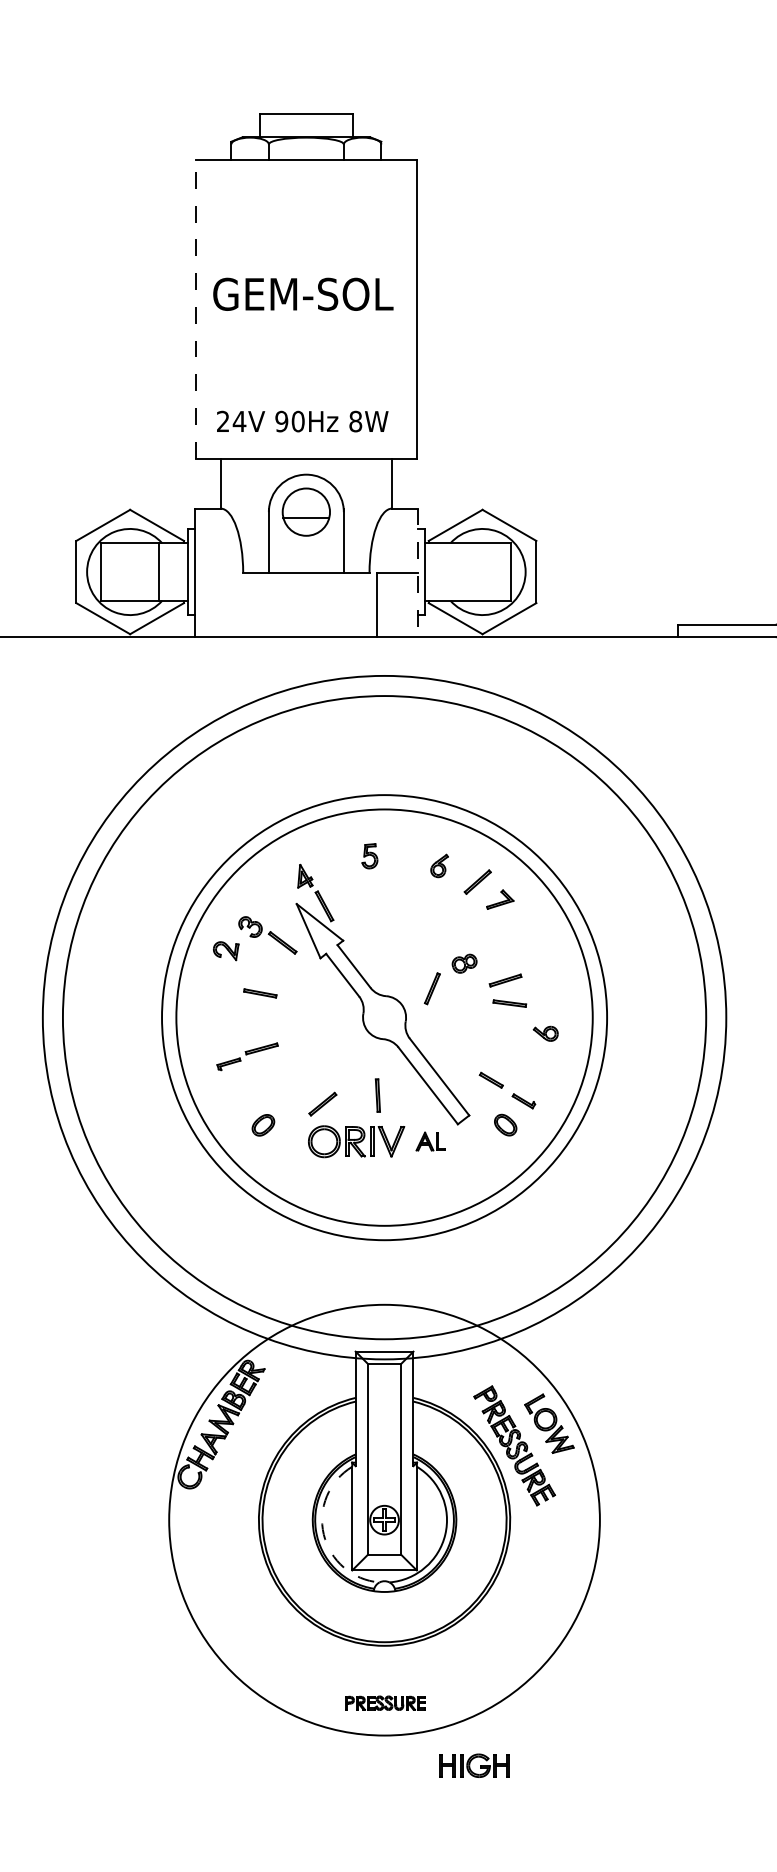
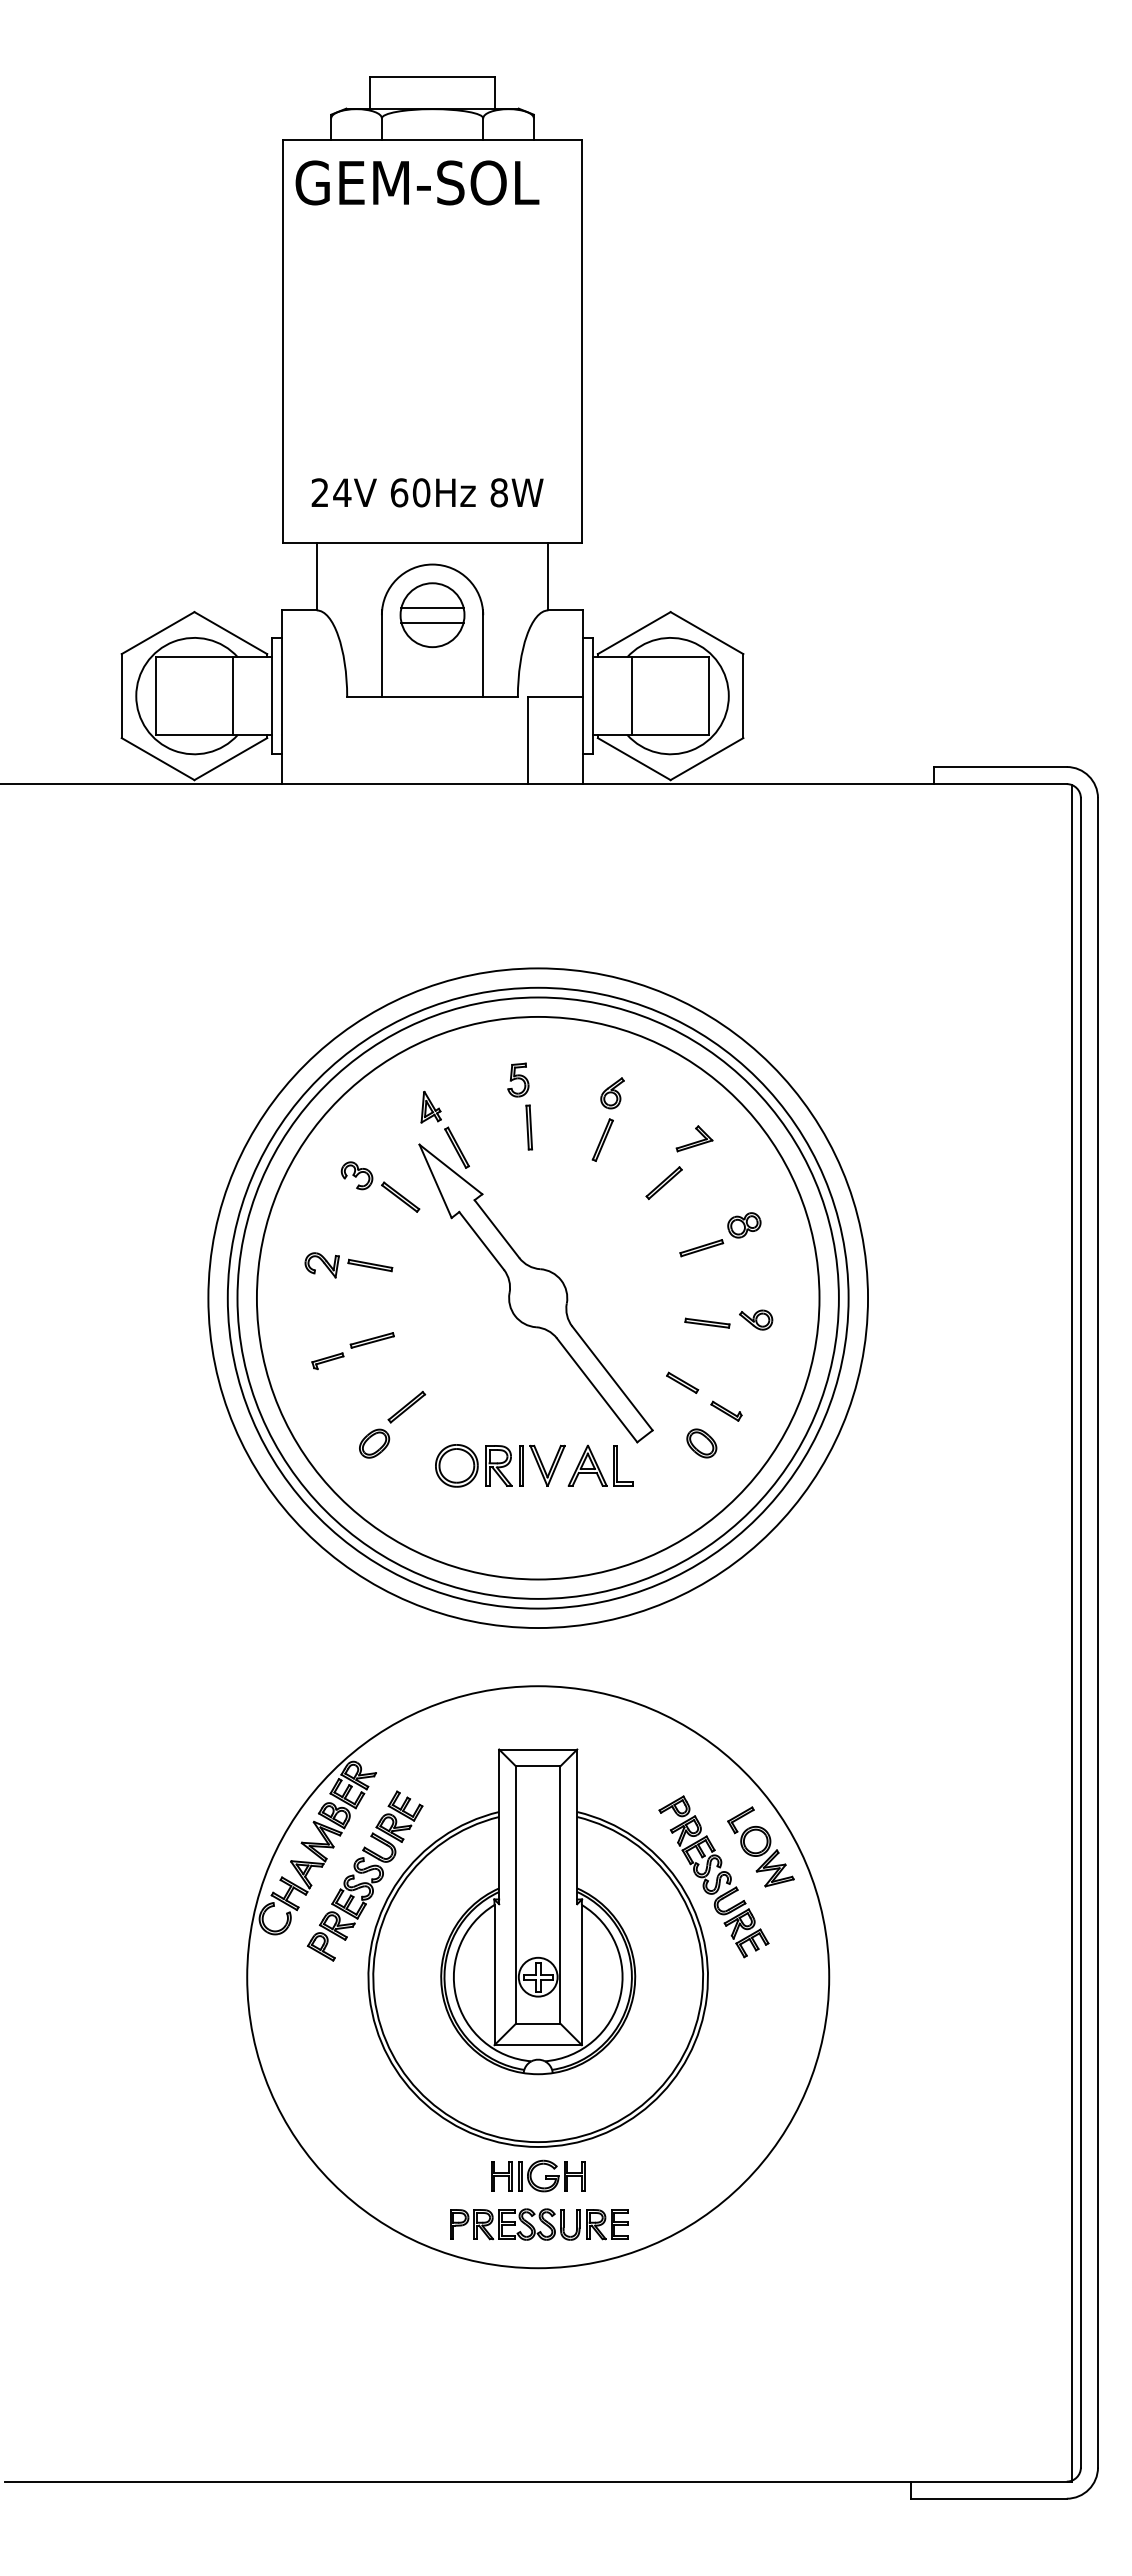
text: (303, 294) -> (417, 182), moved
line: (195, 308) -> (282, 340), dashed -> solid
text: (281, 421) -> (399, 492), 90Hz -> 60Hz
line: (306, 506) -> (432, 607), added
line: (453, 571) -> (631, 695), added
line: (418, 573) -> (583, 697), dashed -> solid
part: (477, 882) -> (663, 1183), moved
part: (225, 951) -> (321, 1265), moved
part: (464, 963) -> (744, 1225), moved
part: (432, 988) -> (602, 1139), moved
part: (509, 1003) -> (707, 1322), moved
circle: (384, 1017) -> (537, 1297), size x0.71
circle: (384, 1017) -> (538, 1298), size x0.71
part: (377, 1095) -> (528, 1127), moved
part: (322, 1104) -> (406, 1407), moved
part: (430, 1141) -> (600, 1465), size x1.67
part: (256, 1444) -> (364, 1875), added
arc: (324, 1534) -> (456, 1996), dashed -> solid
part: (385, 1703) -> (539, 2224), size x1.67
part: (469, 1765) -> (531, 2175), moved

